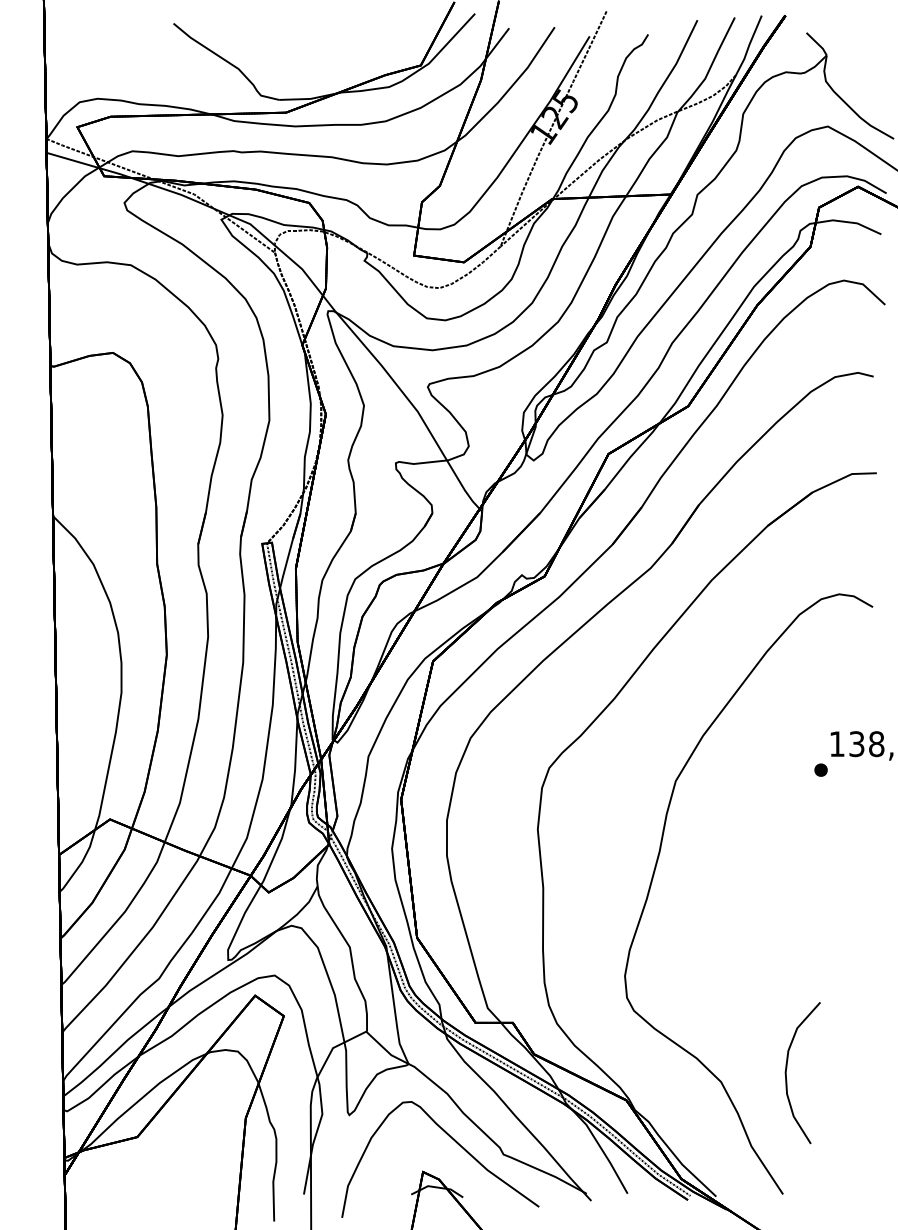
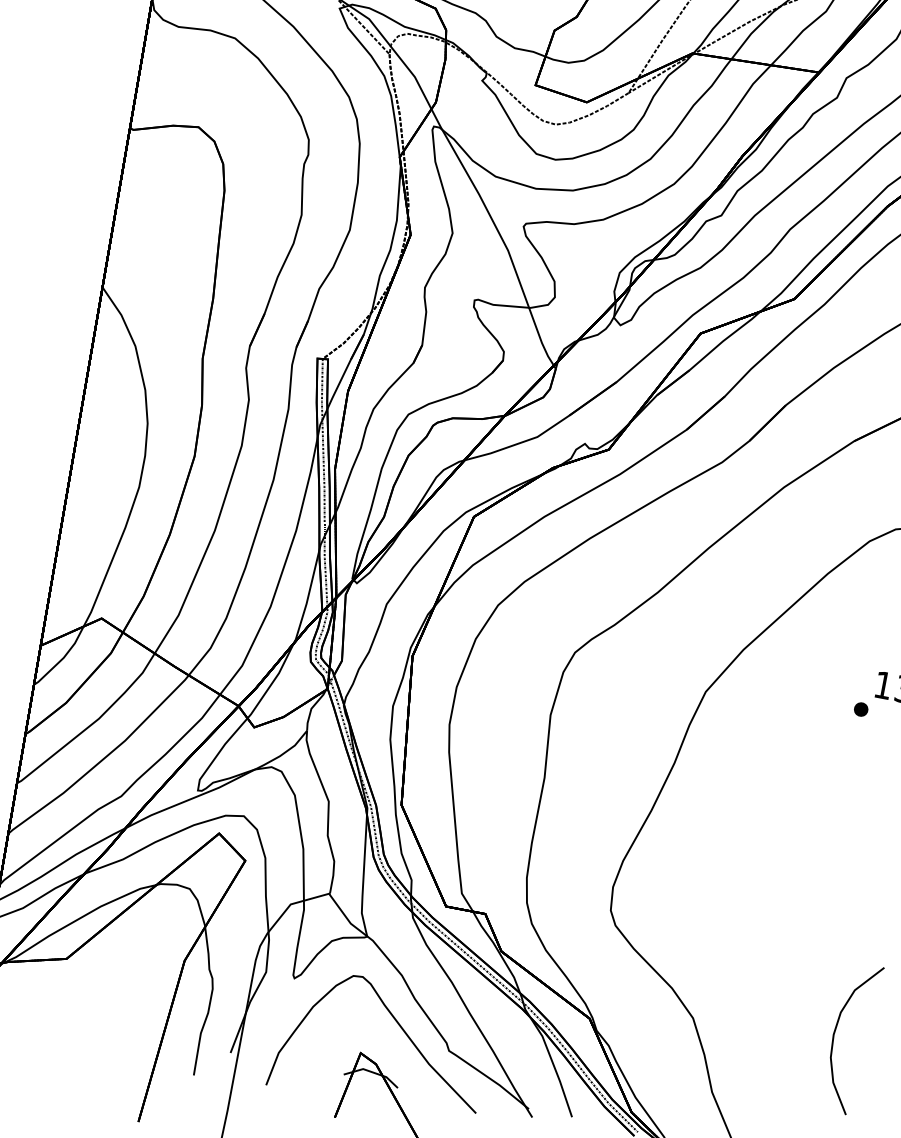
part: (787, 1068) -> (836, 1030), moved

